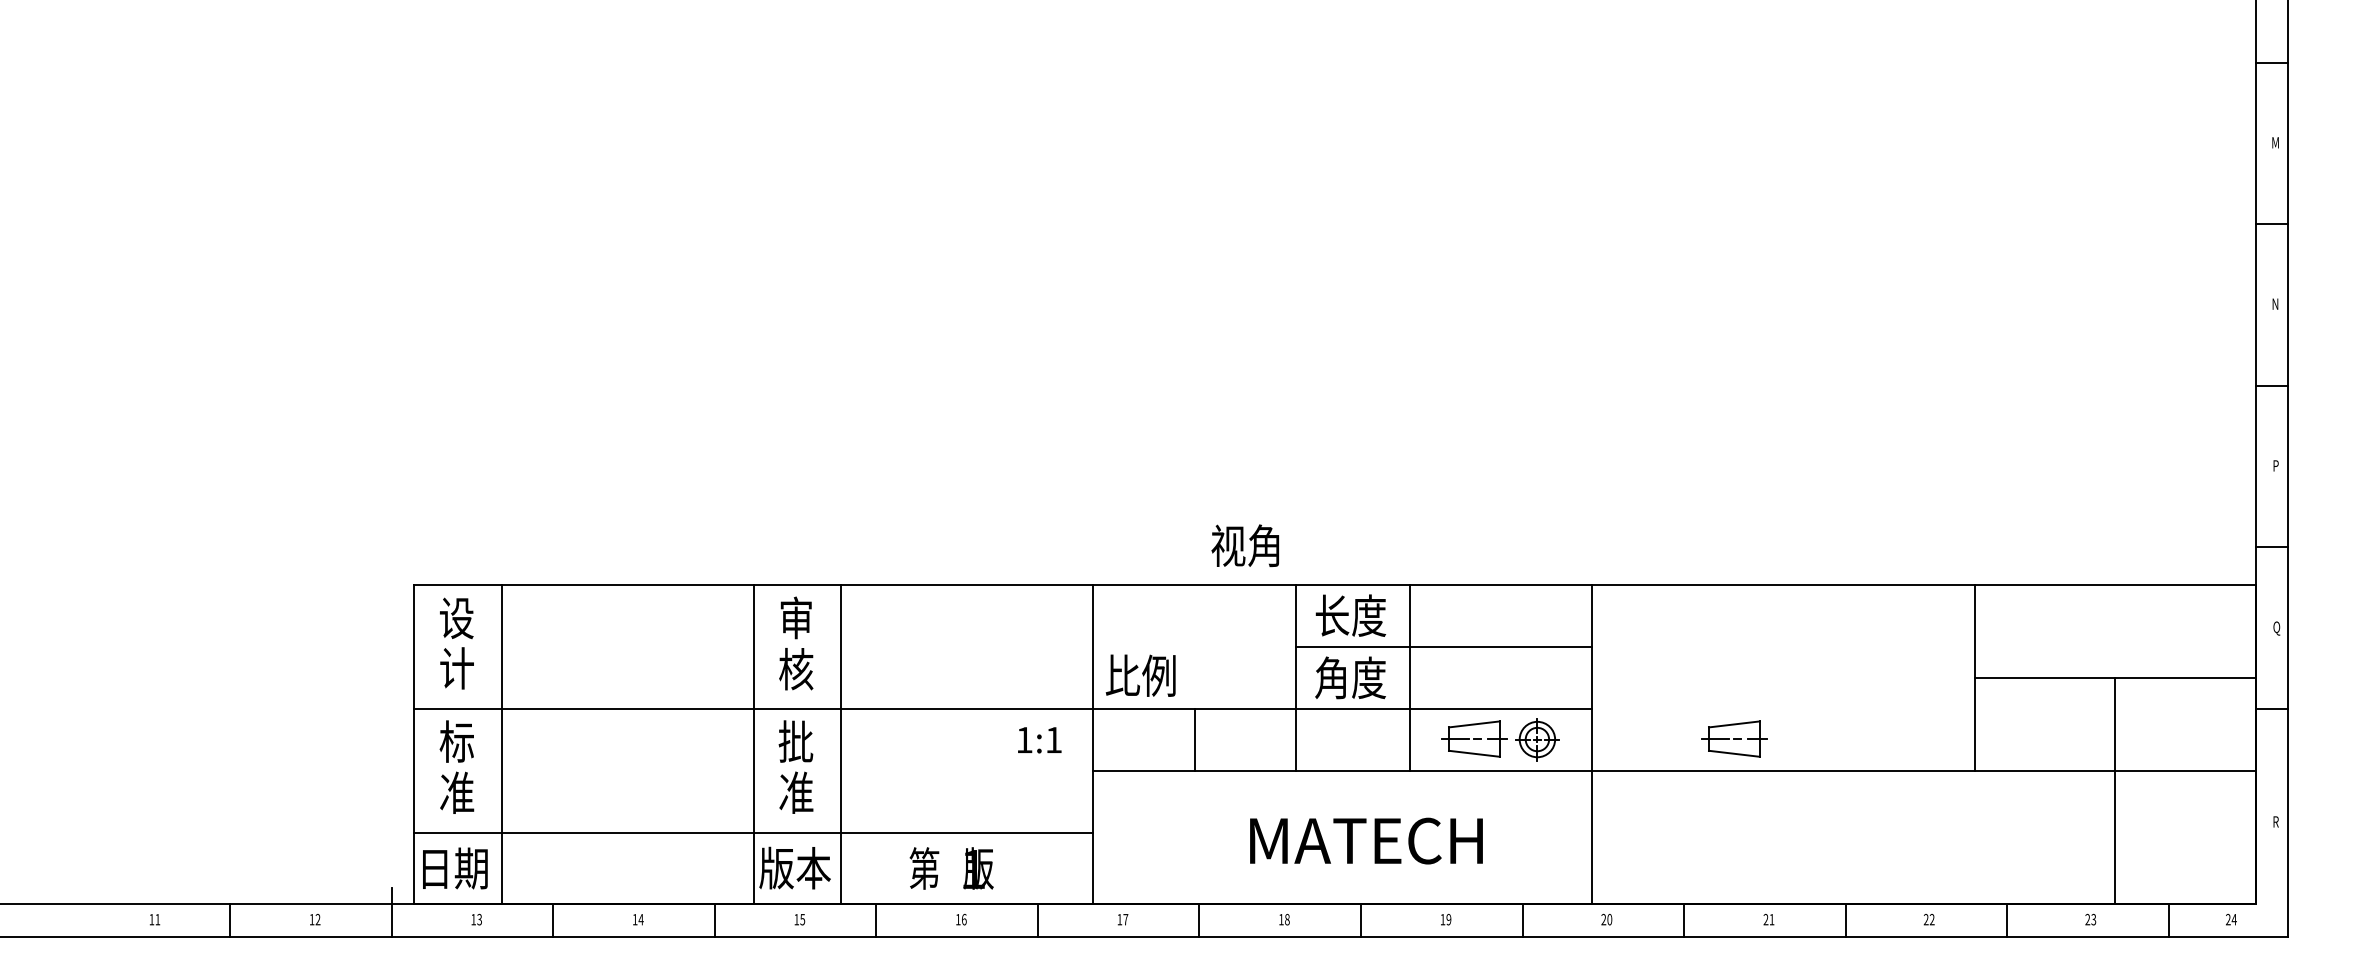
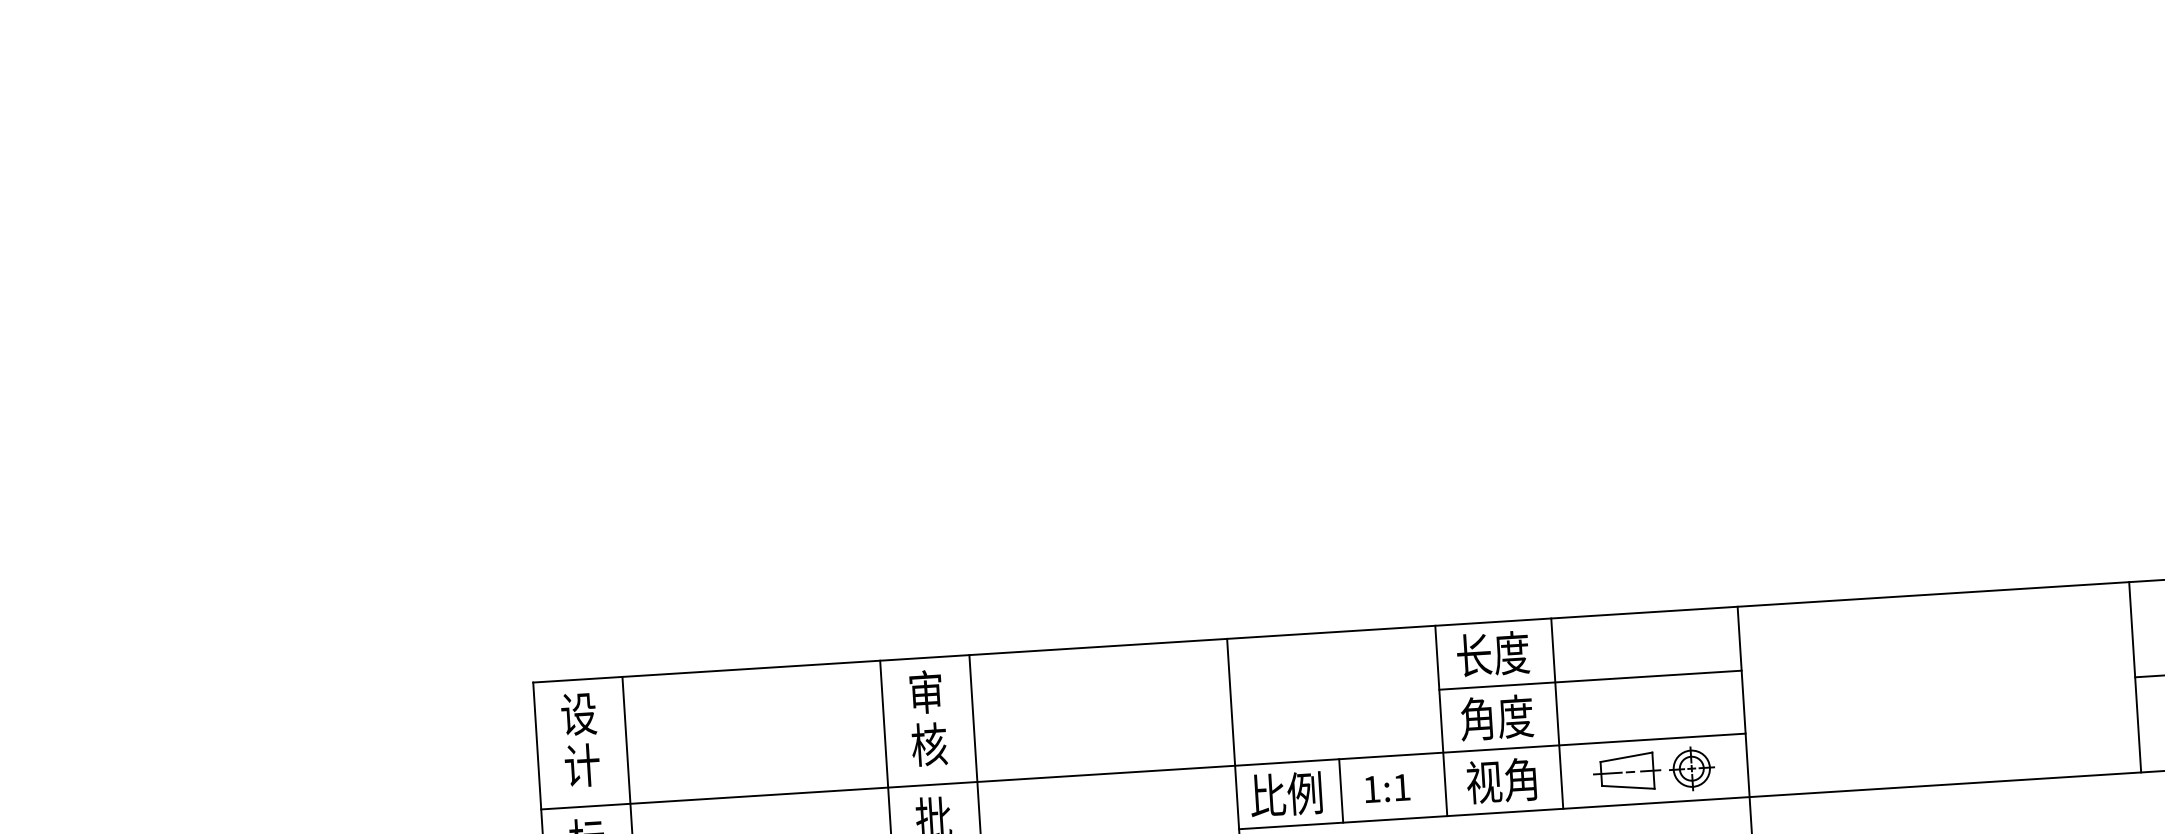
text: (1244, 545) -> (1500, 780), moved
text: (1140, 675) -> (1285, 794), moved
part: (1734, 738) -> (1893, 754), removed
text: (1039, 740) -> (1387, 788), moved

